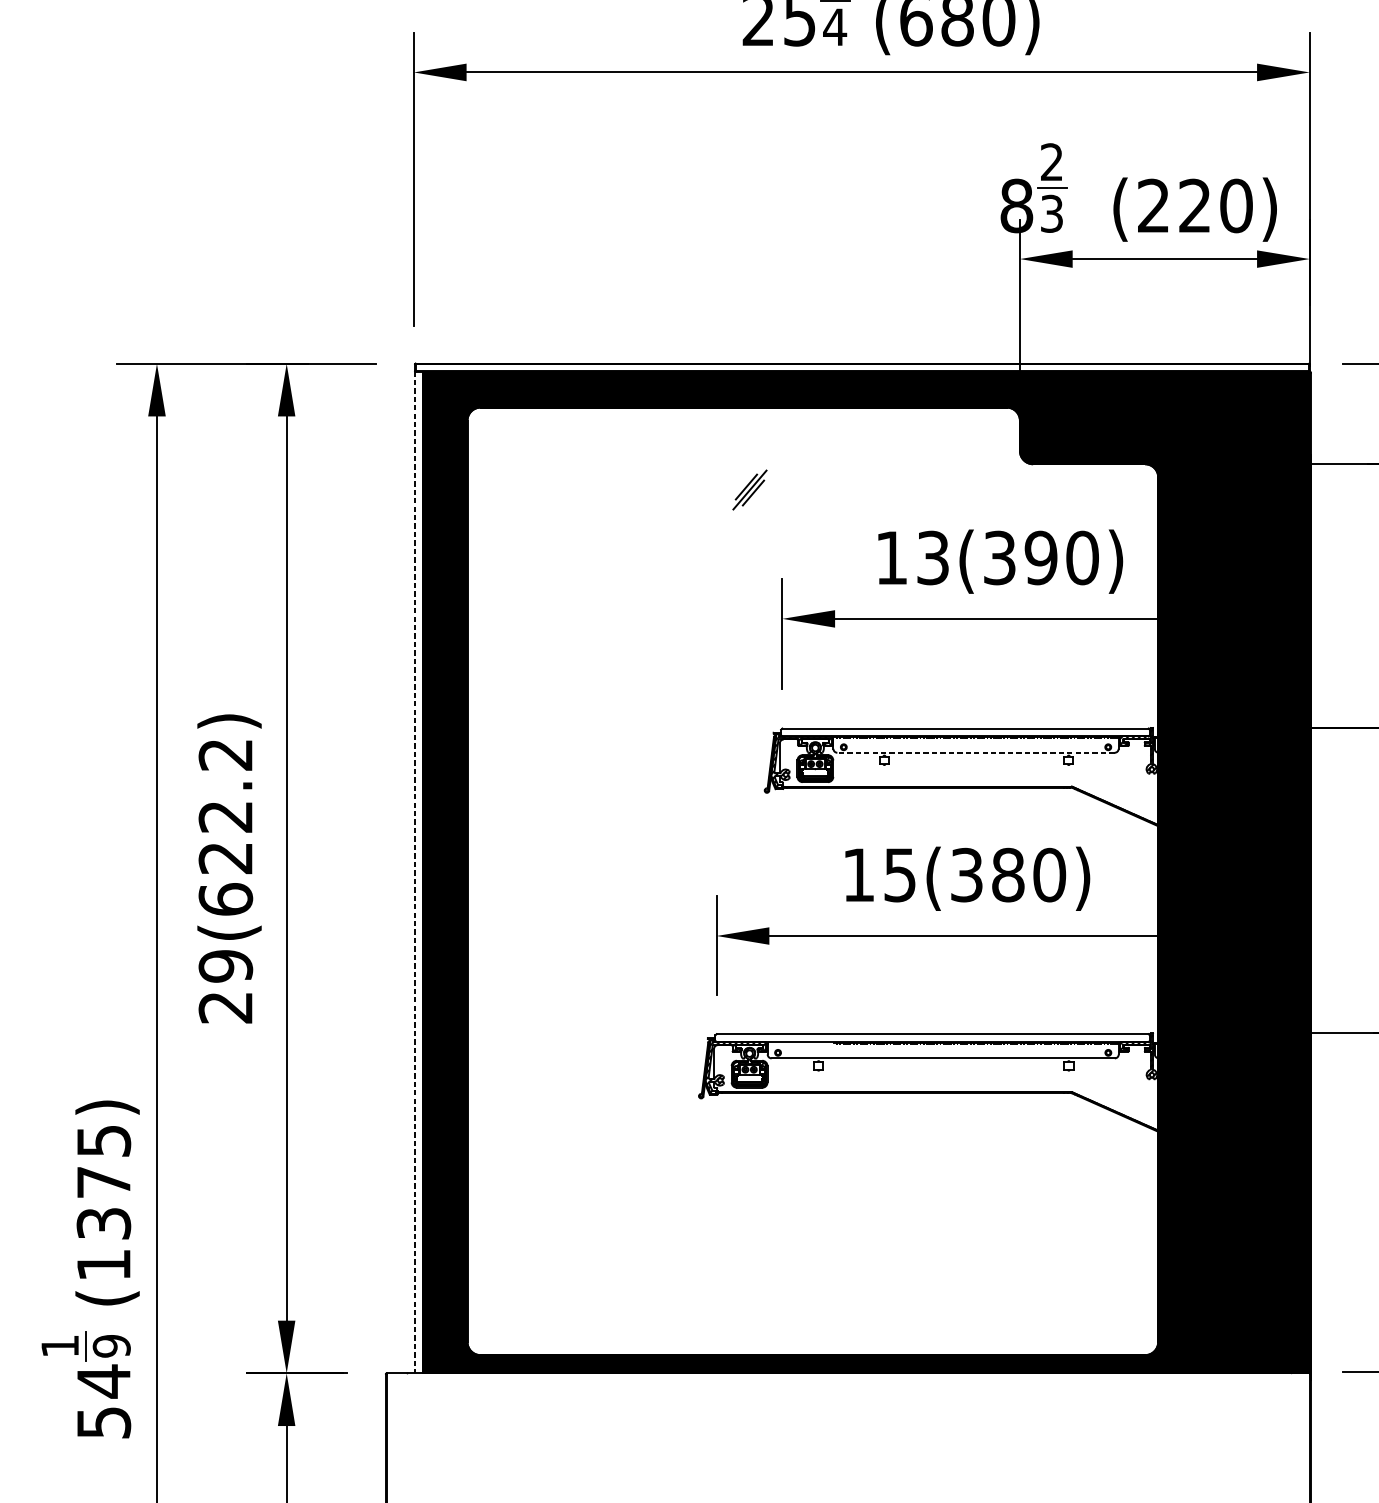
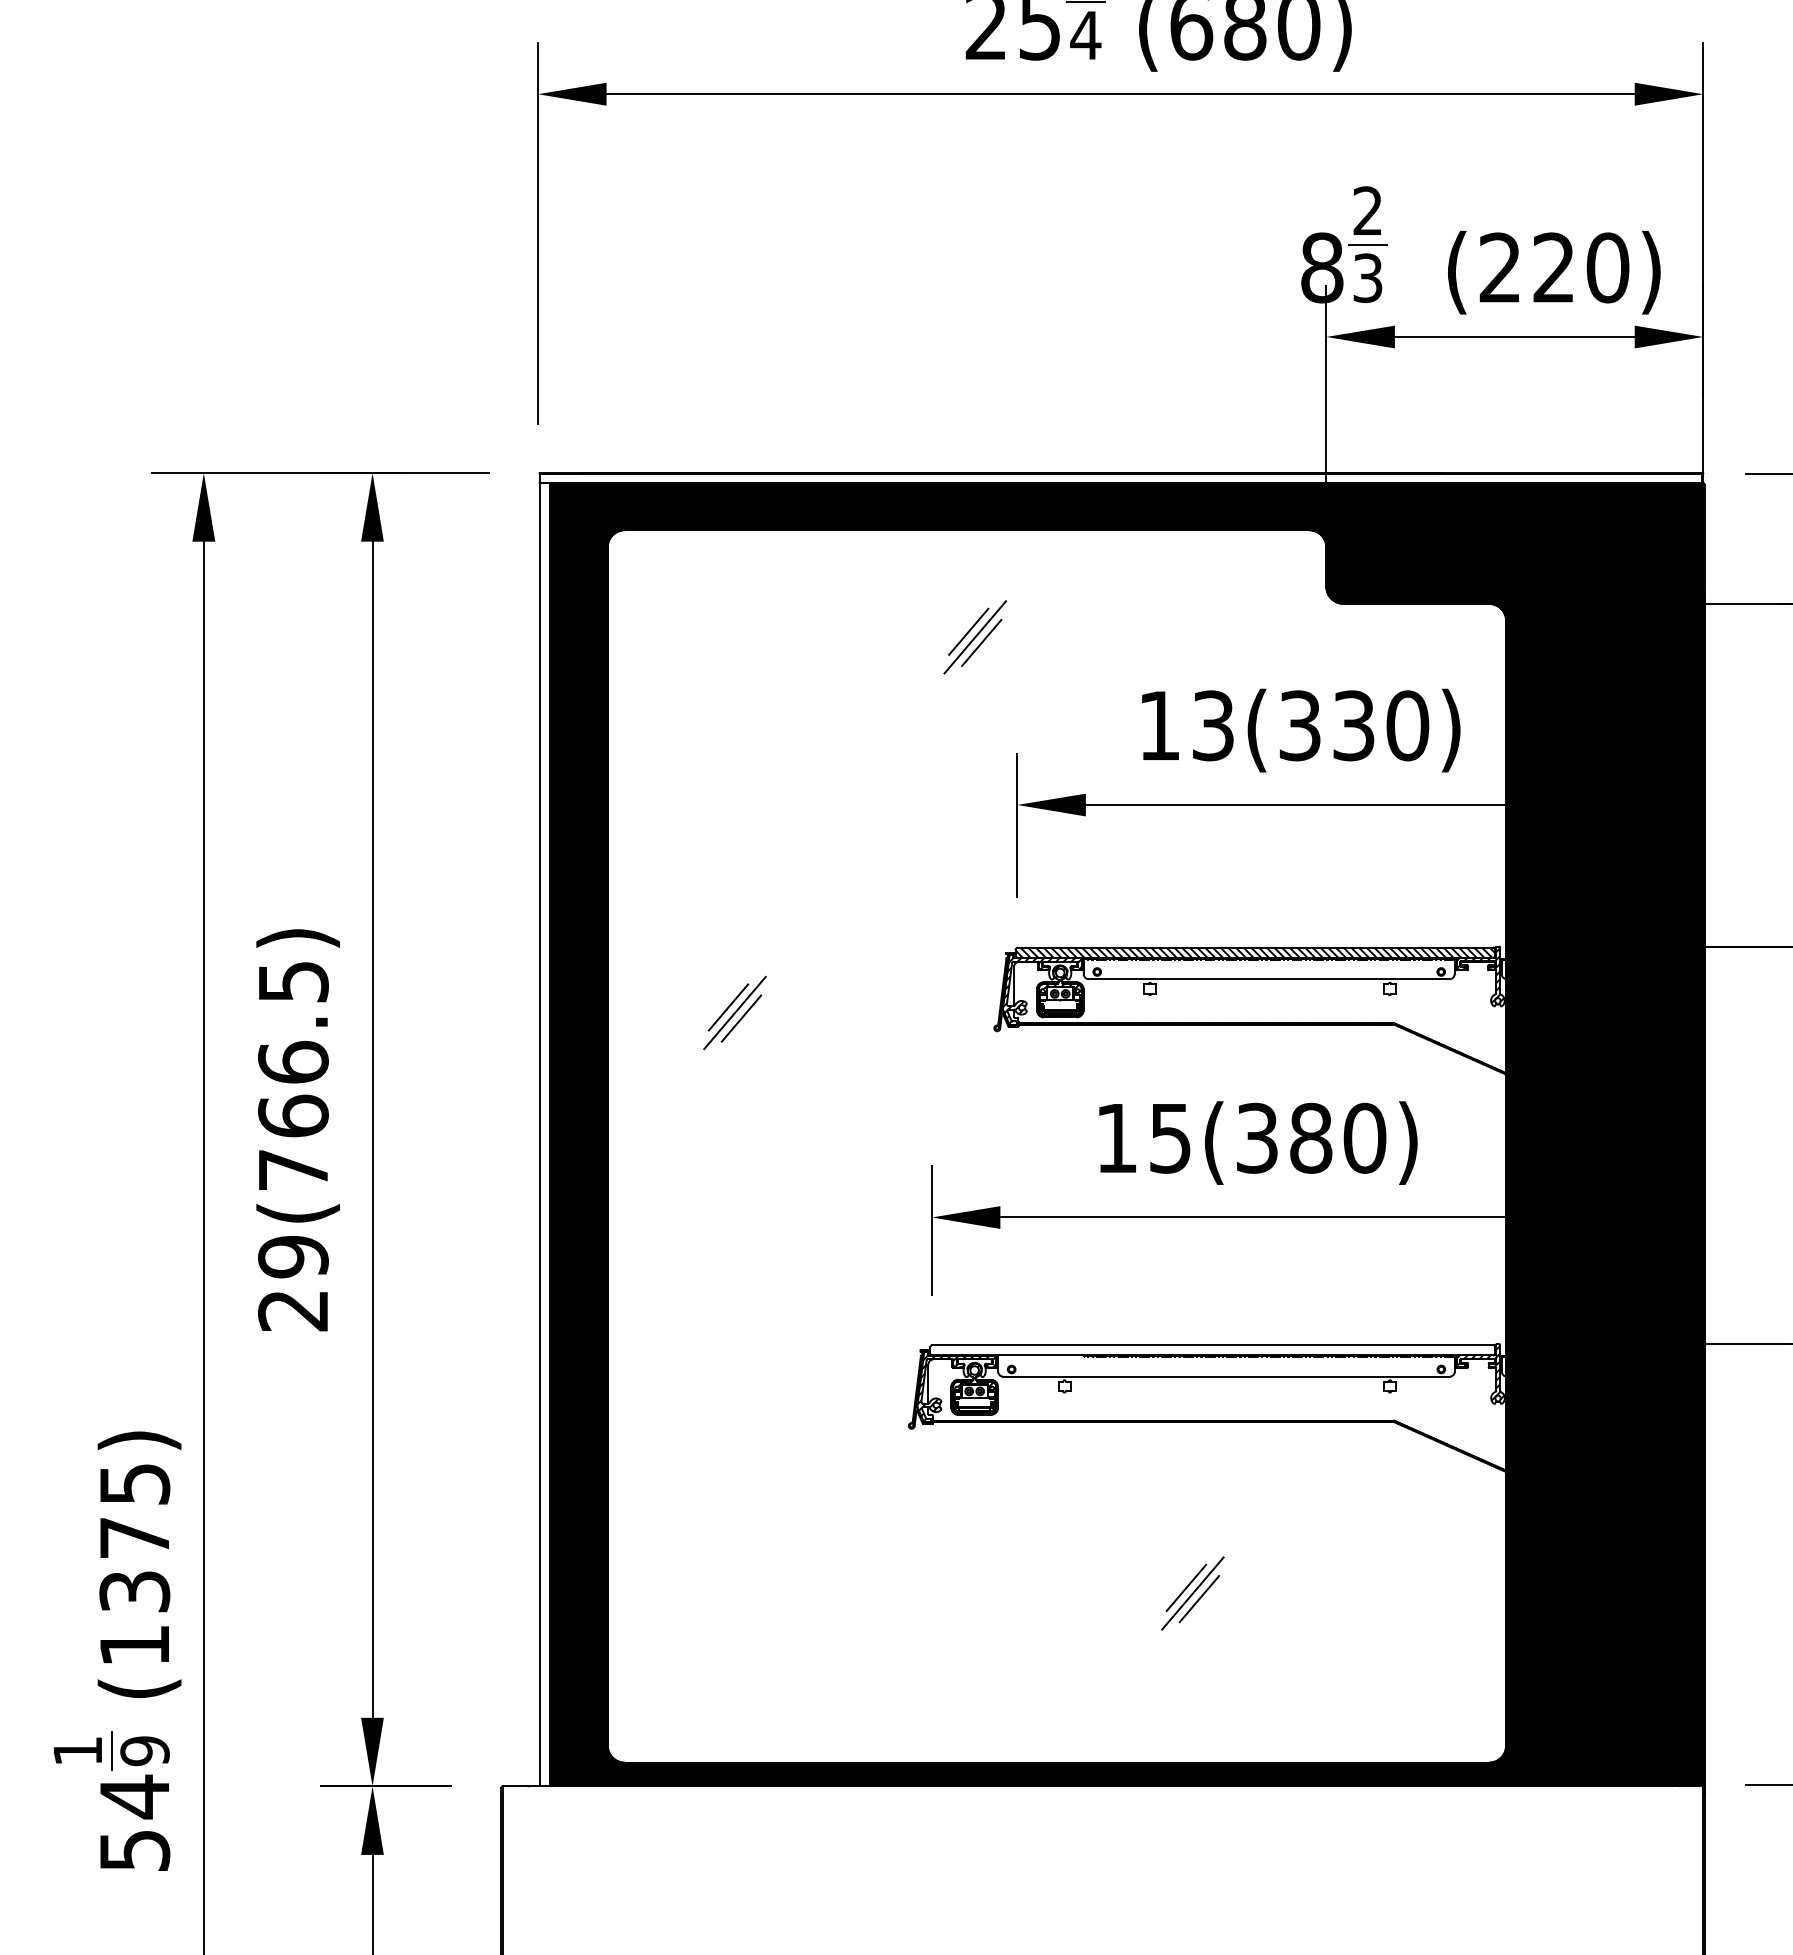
part: (749, 490) -> (974, 637), size x1.43
text: (1040, 557) -> (1353, 725), 13(390) -> 13(330)
hatch: (965, 732) -> (1255, 952), added
line: (975, 753) -> (1268, 979), dashed -> solid
line: (560, 774) -> (728, 1007), added
line: (564, 778) -> (734, 1012), added
line: (570, 783) -> (741, 1018), added
text: (225, 827) -> (293, 1076), 29(622.2) -> 29(766.5)
line: (415, 872) -> (539, 1134), dashed -> solid
part: (917, 1225) -> (1192, 1593), added

